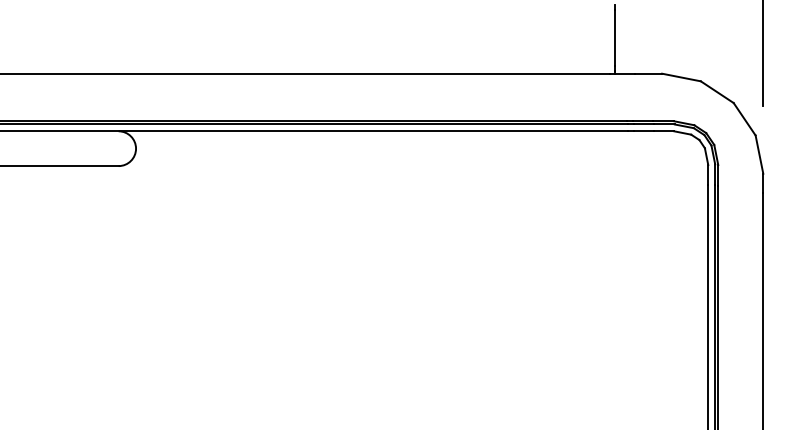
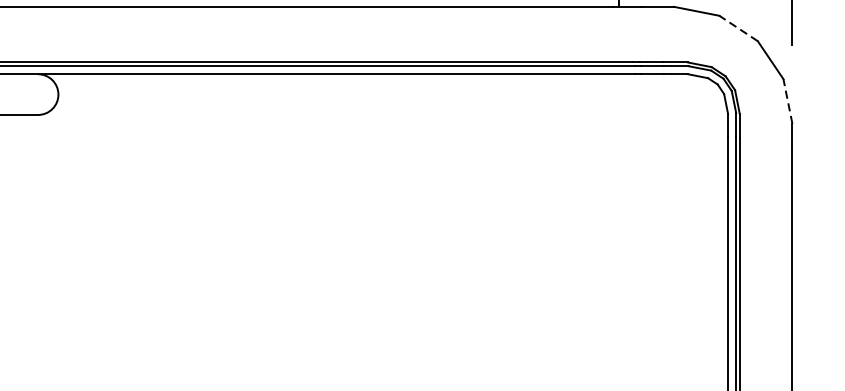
line: (717, 92) -> (738, 28), solid -> dashed
line: (759, 154) -> (788, 101), solid -> dashed

